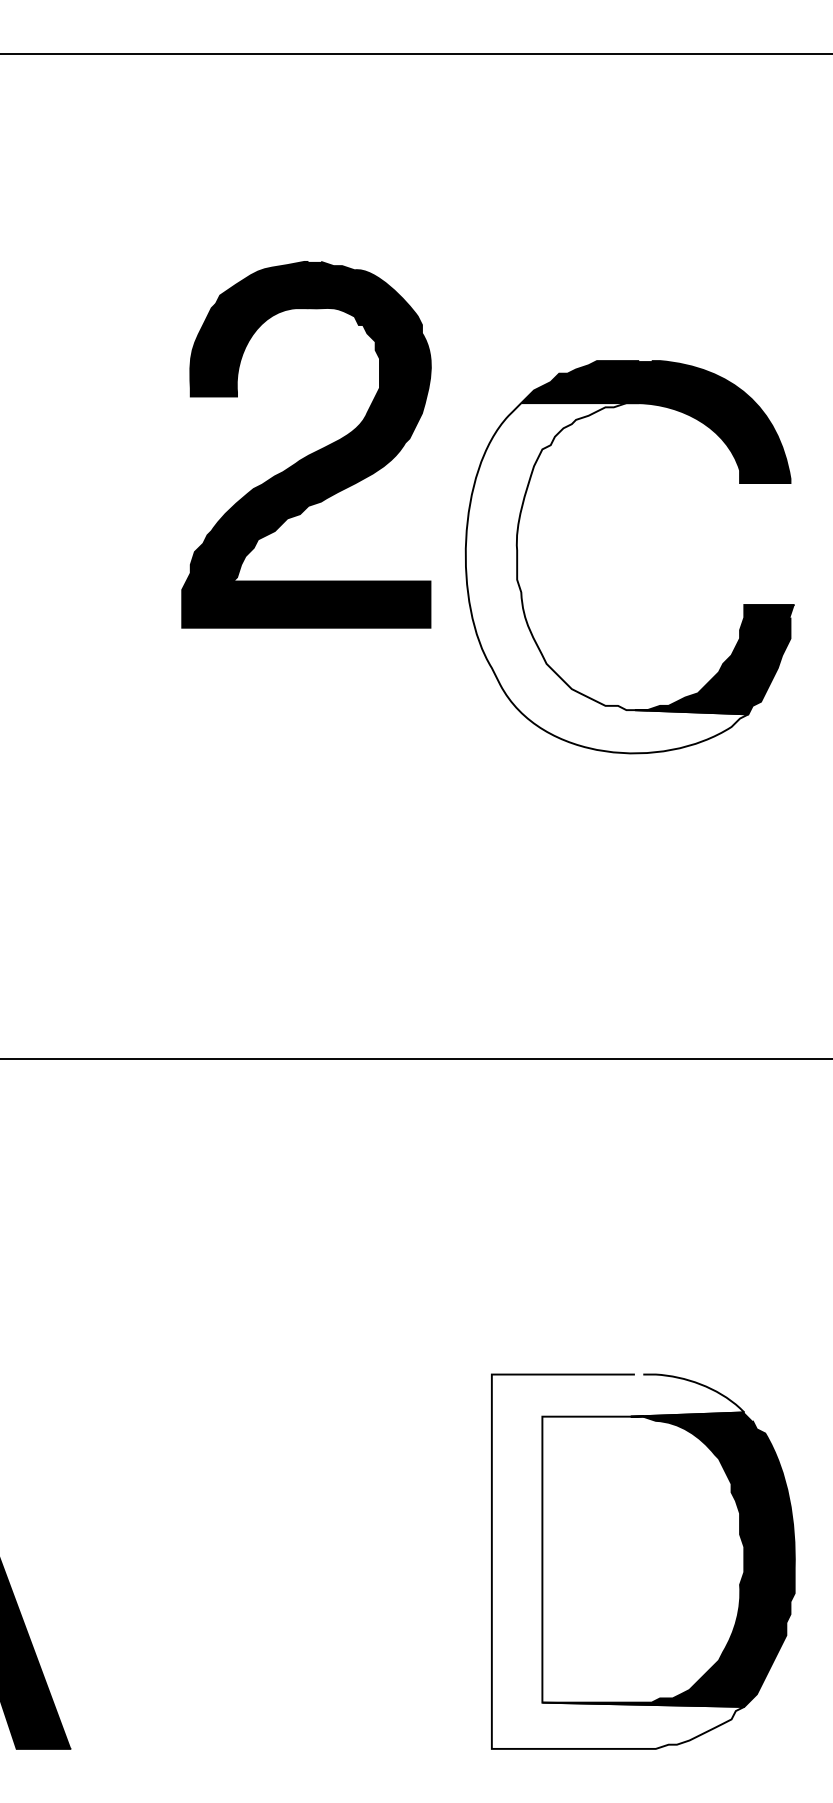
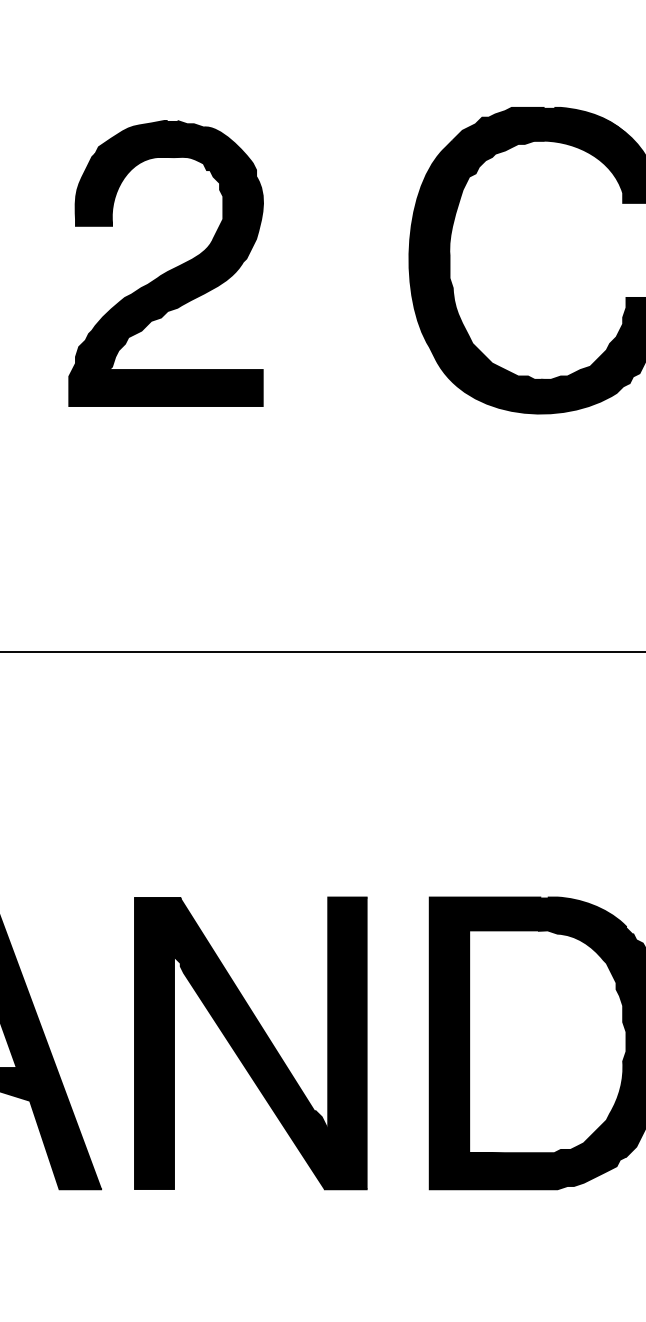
part: (310, 453) -> (169, 270), moved
fill: (606, 578) -> (519, 277), added
part: (262, 1561) -> (251, 1043), added
fill: (617, 1561) -> (527, 1043), added

